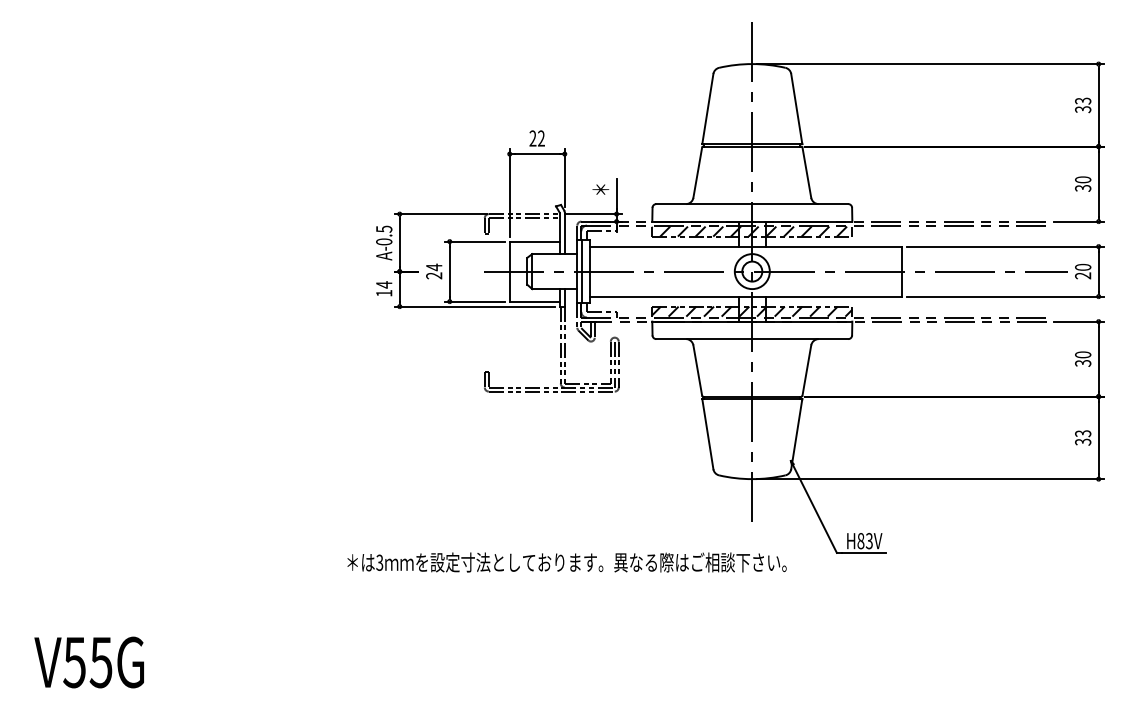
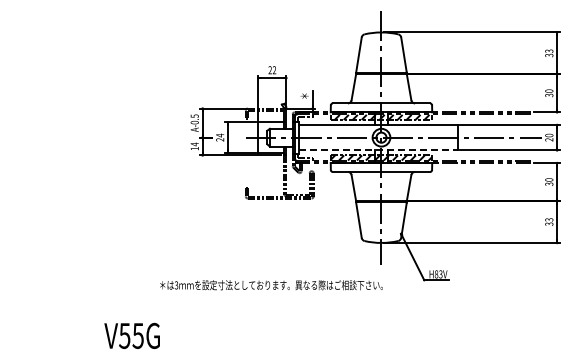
line: (746, 296) -> (378, 150), solid -> dashed
text: (567, 563) -> (271, 285), moved
text: (87, 661) -> (131, 335), moved

